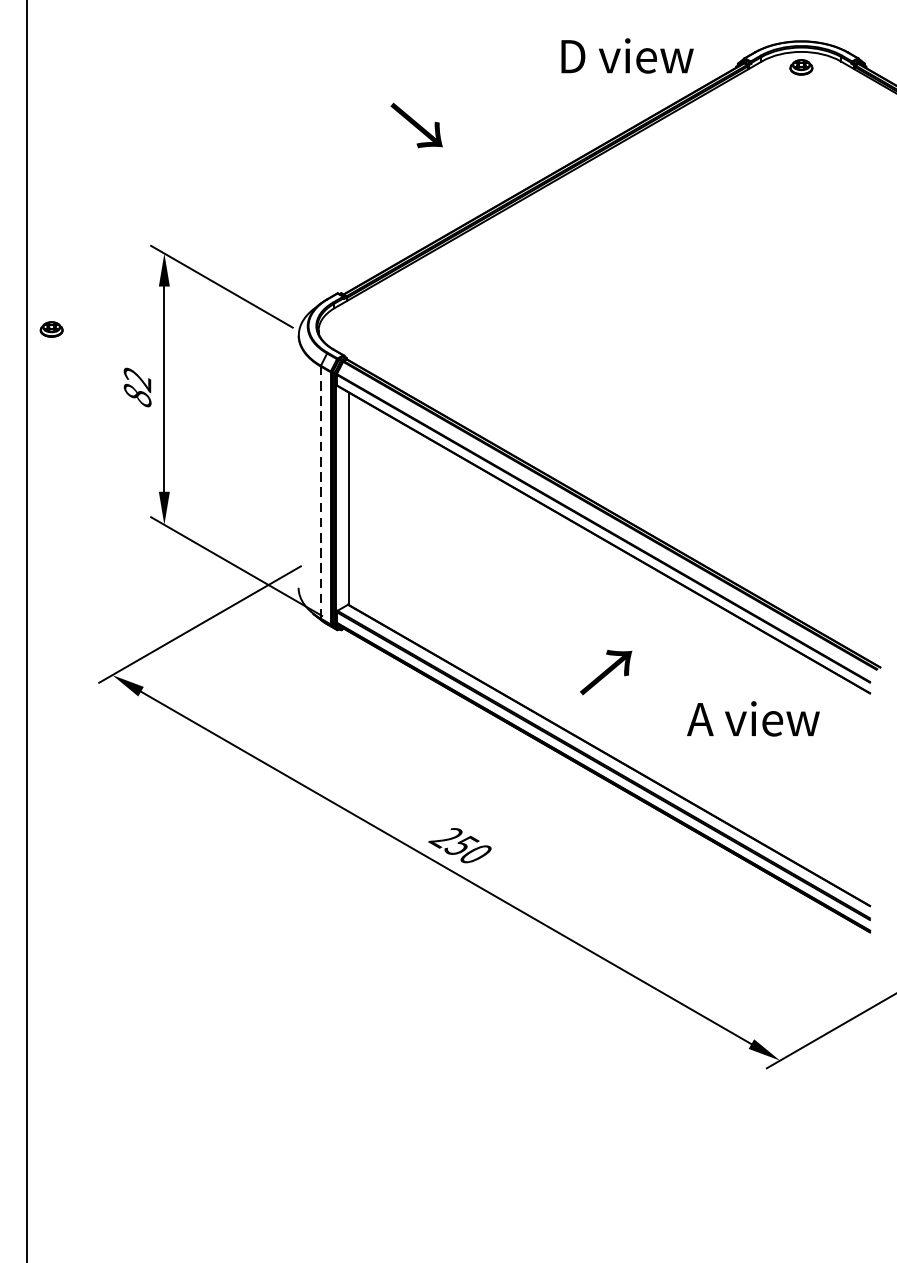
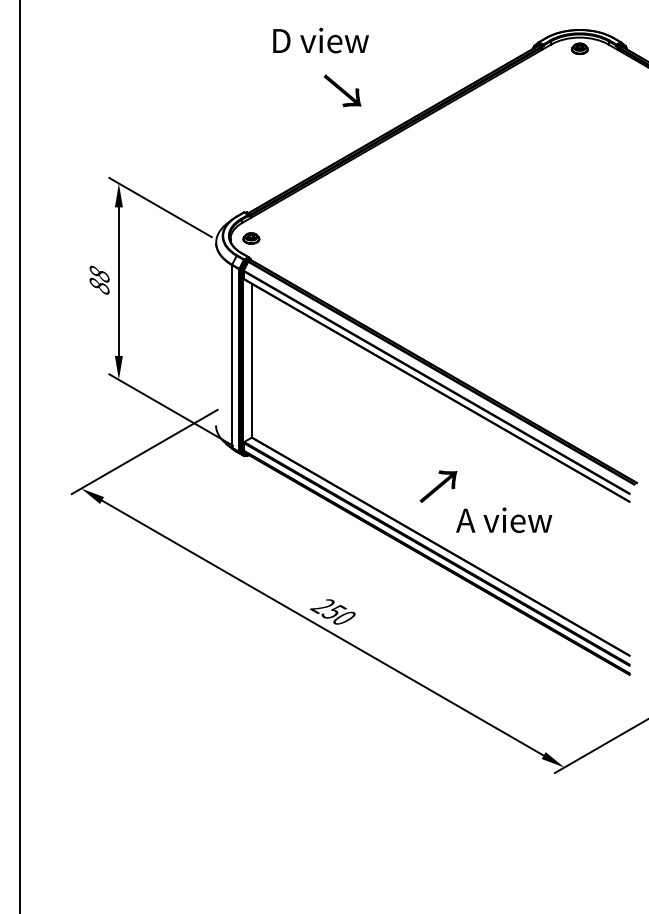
text: (626, 55) -> (320, 40), moved
text: (416, 124) -> (342, 90), moved
part: (51, 329) -> (251, 238), moved
text: (137, 379) -> (99, 274), 82 -> 88
line: (321, 491) -> (232, 355), dashed -> solid
text: (753, 717) -> (504, 519), moved

